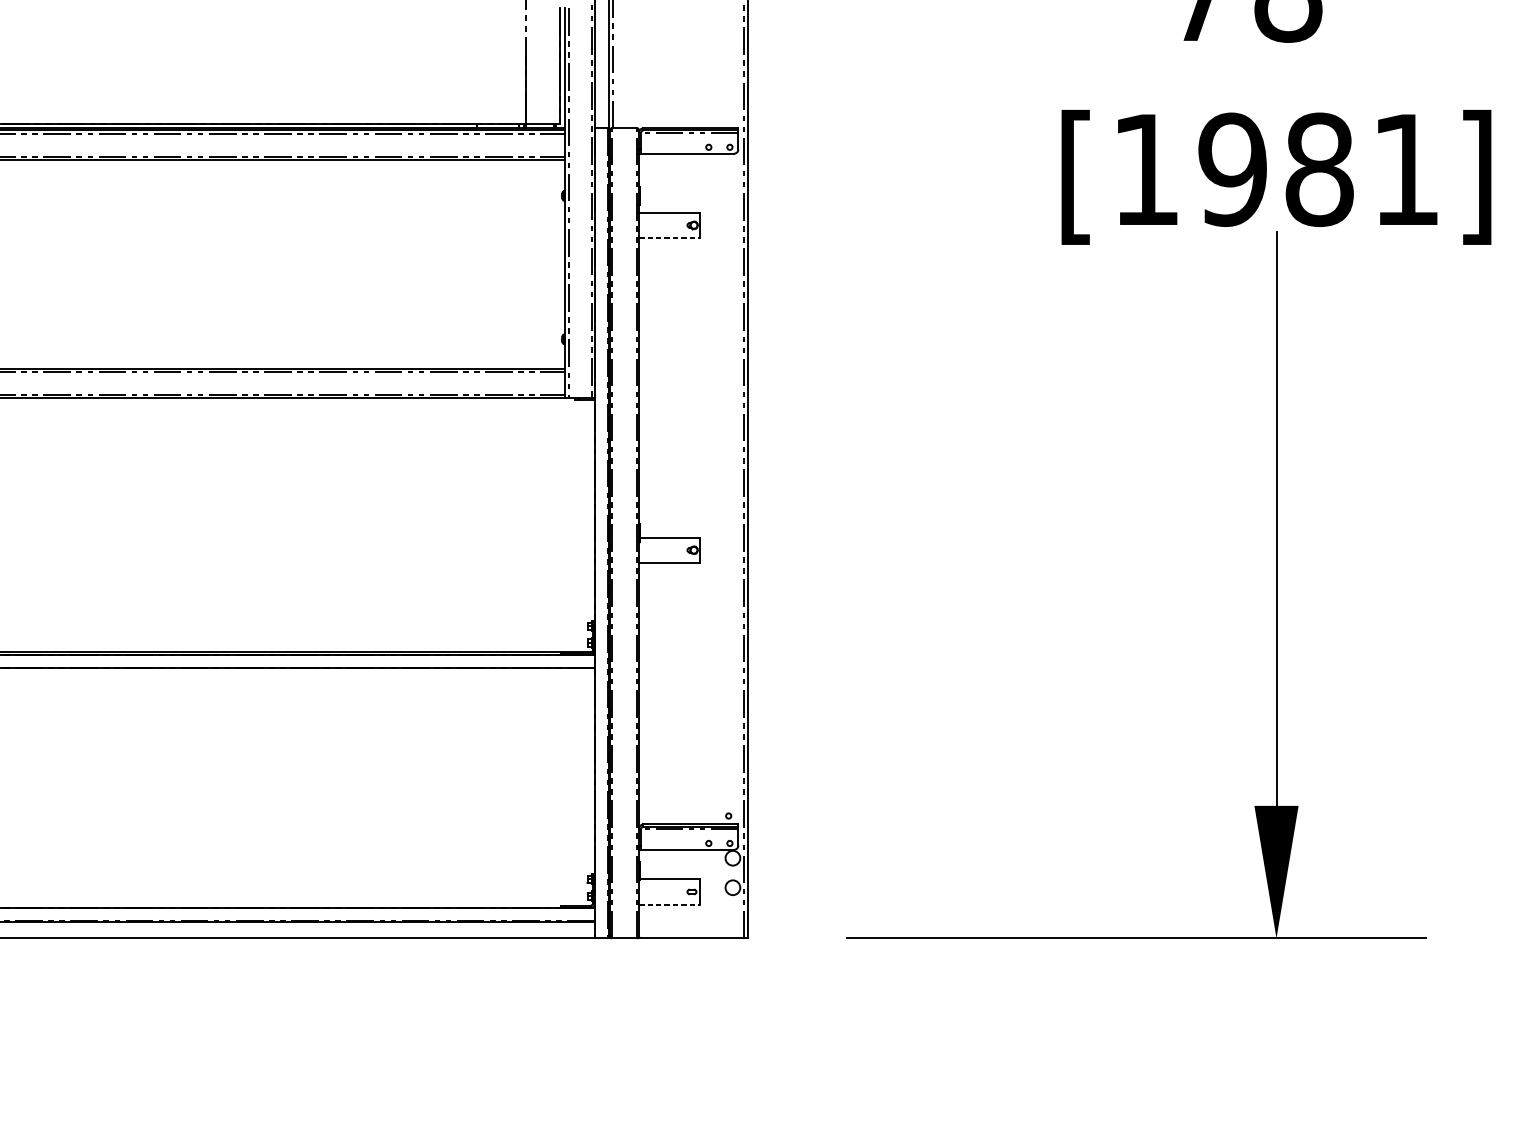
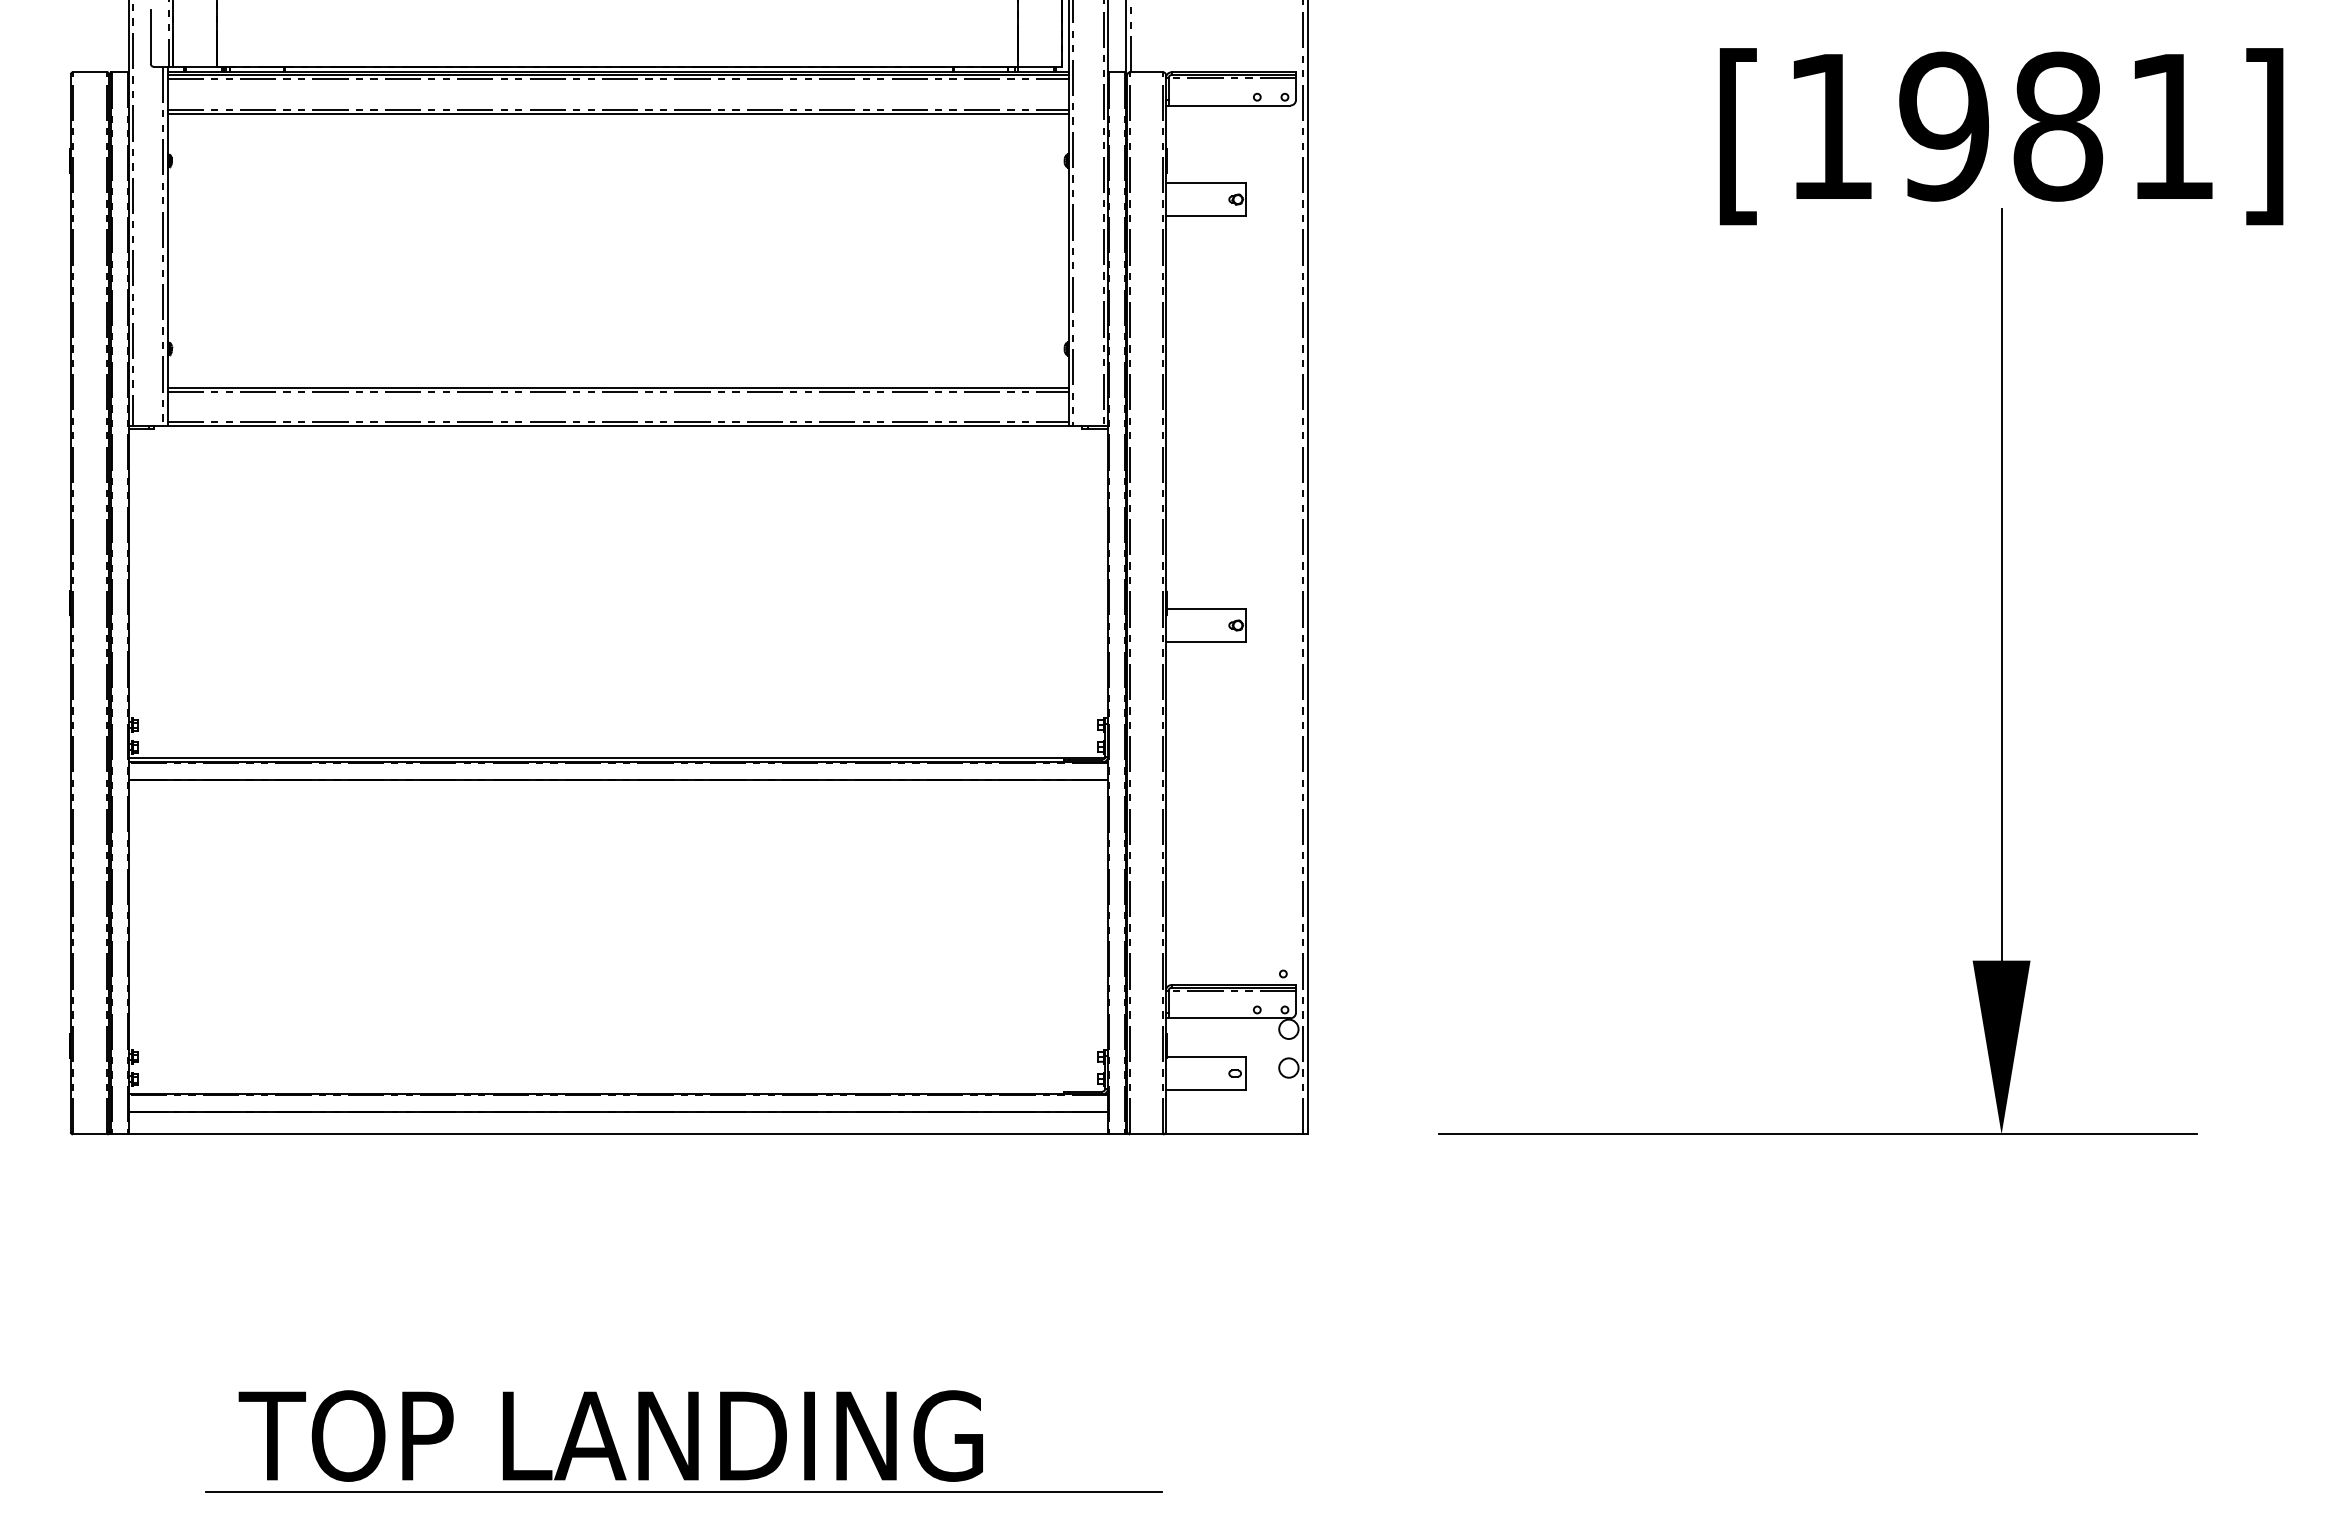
line: (670, 238) -> (1206, 216), dashed -> solid
line: (670, 904) -> (1206, 1090), dashed -> solid

